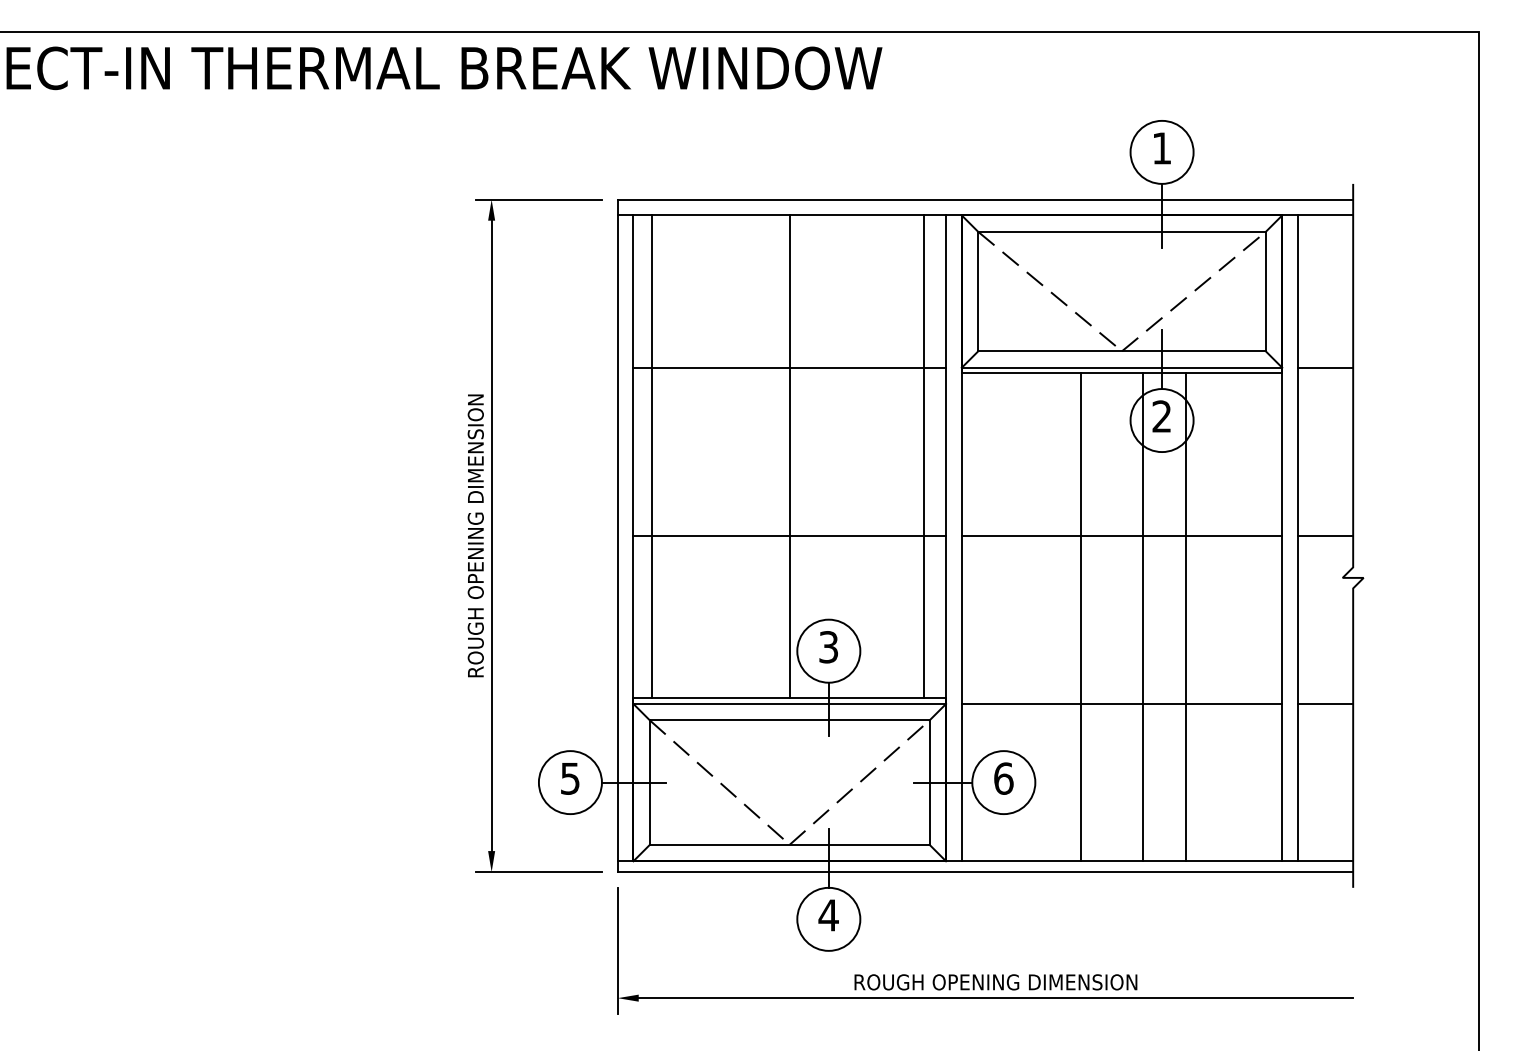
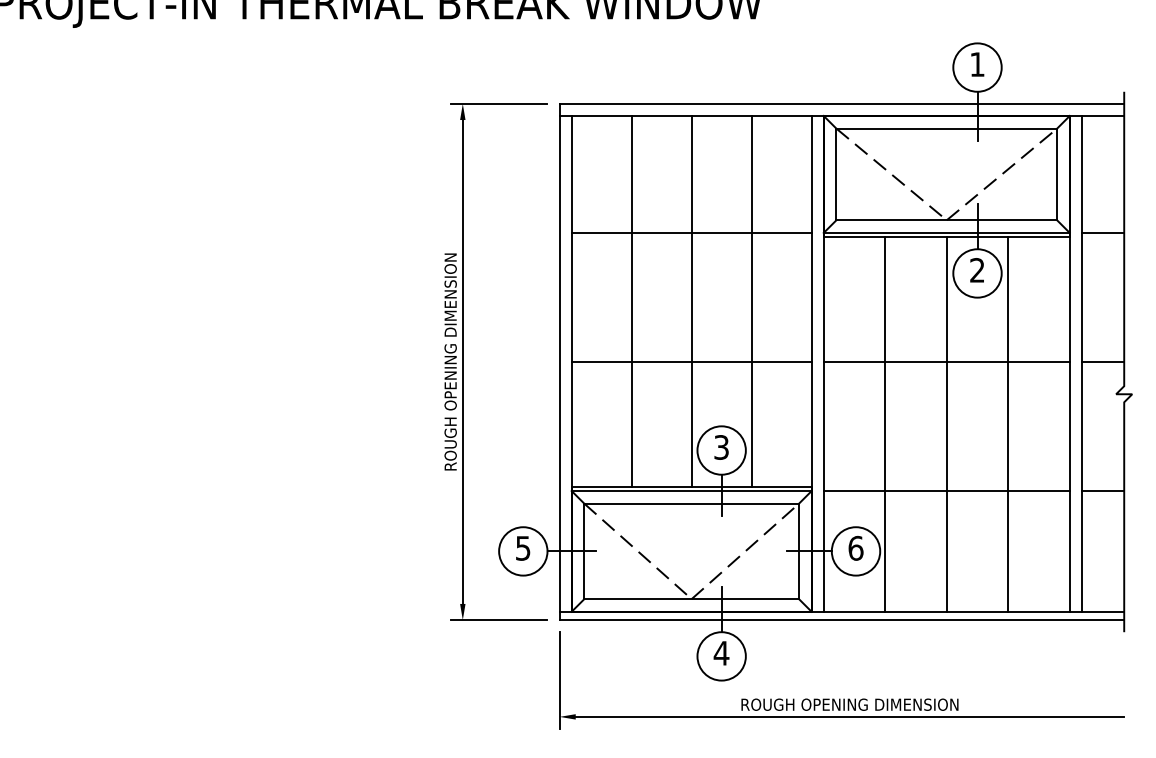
line: (651, 456) -> (631, 301), moved
line: (923, 456) -> (751, 301), moved
line: (1080, 617) -> (884, 424), moved
line: (1143, 617) -> (1008, 424), moved
line: (1186, 617) -> (947, 424), moved

